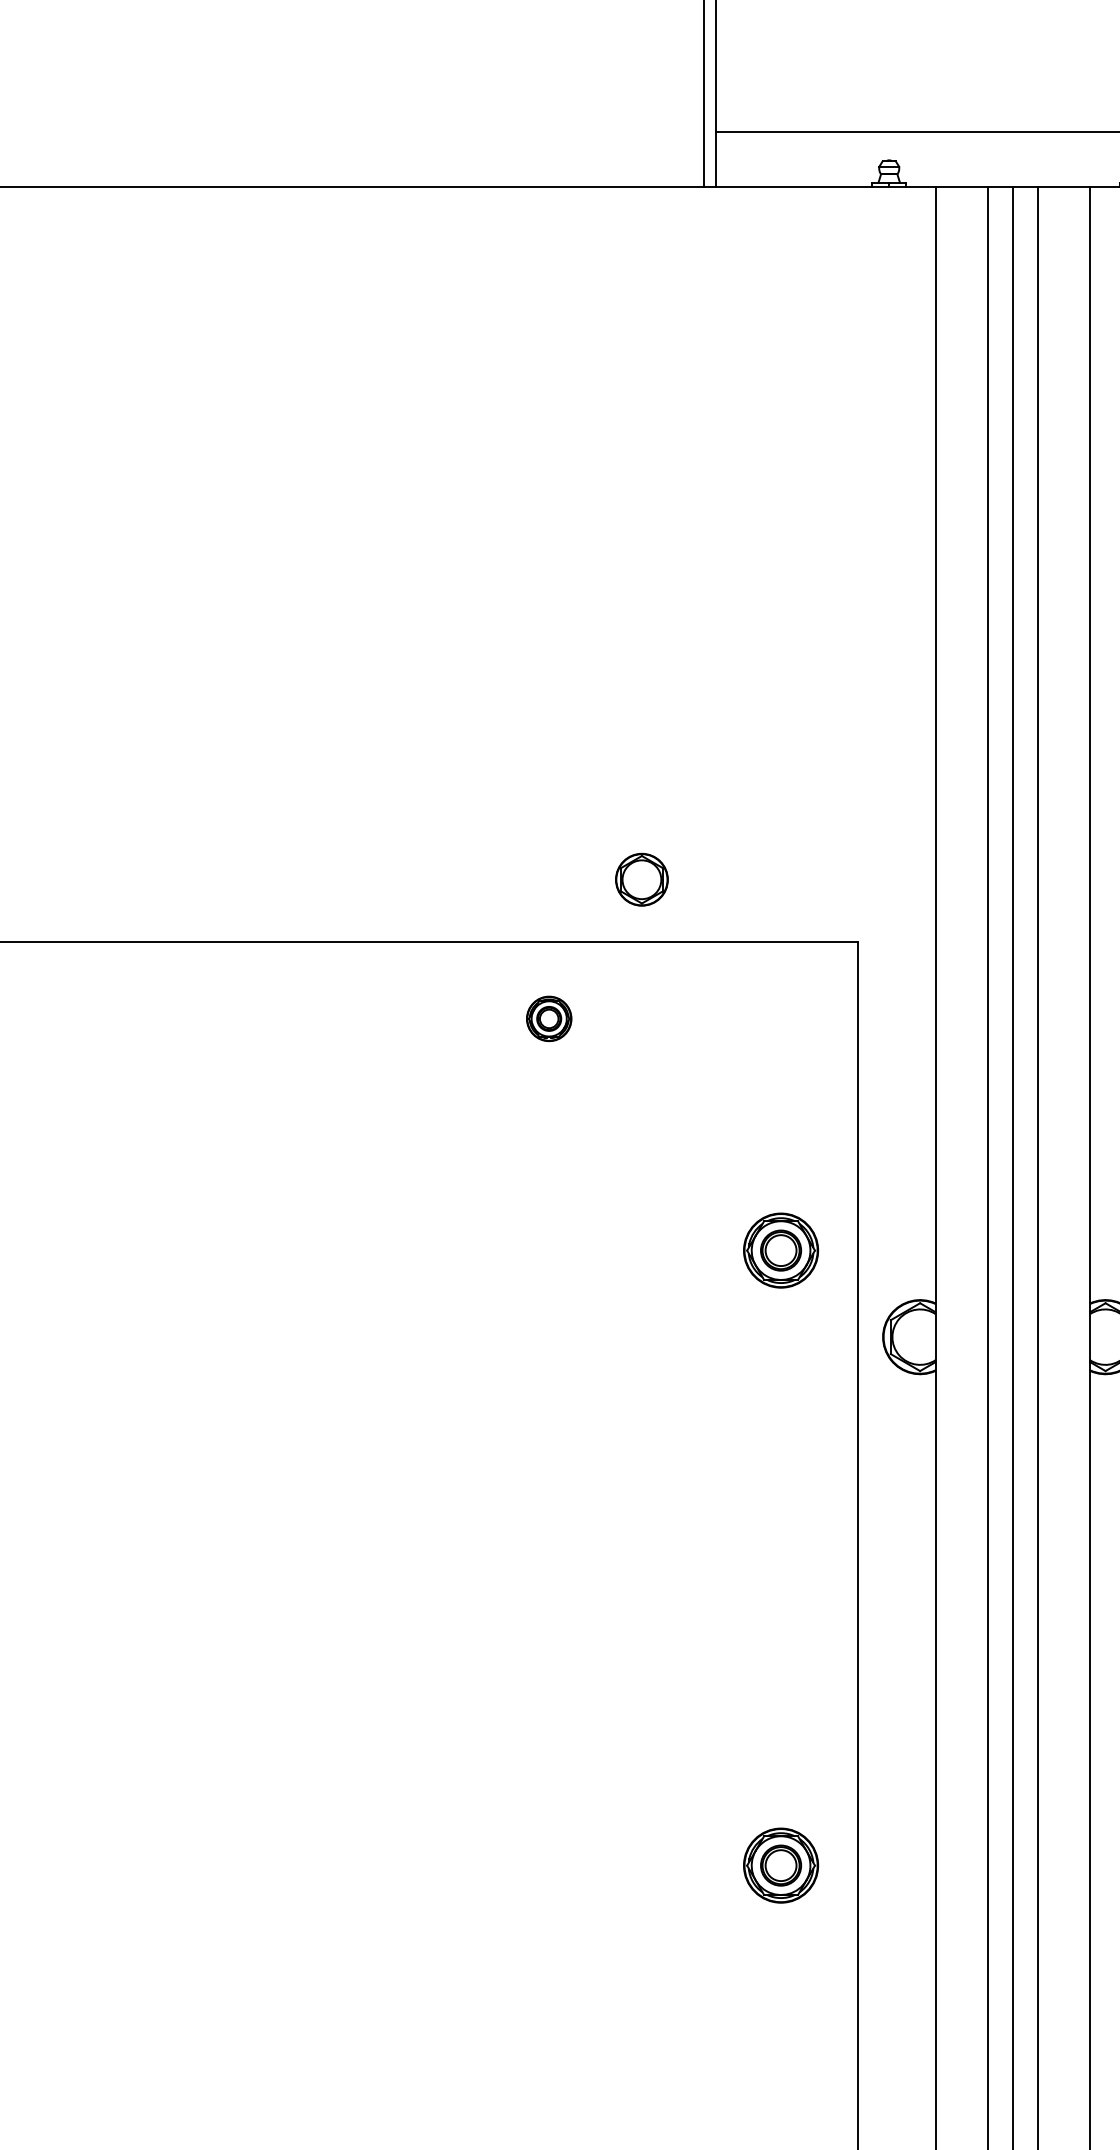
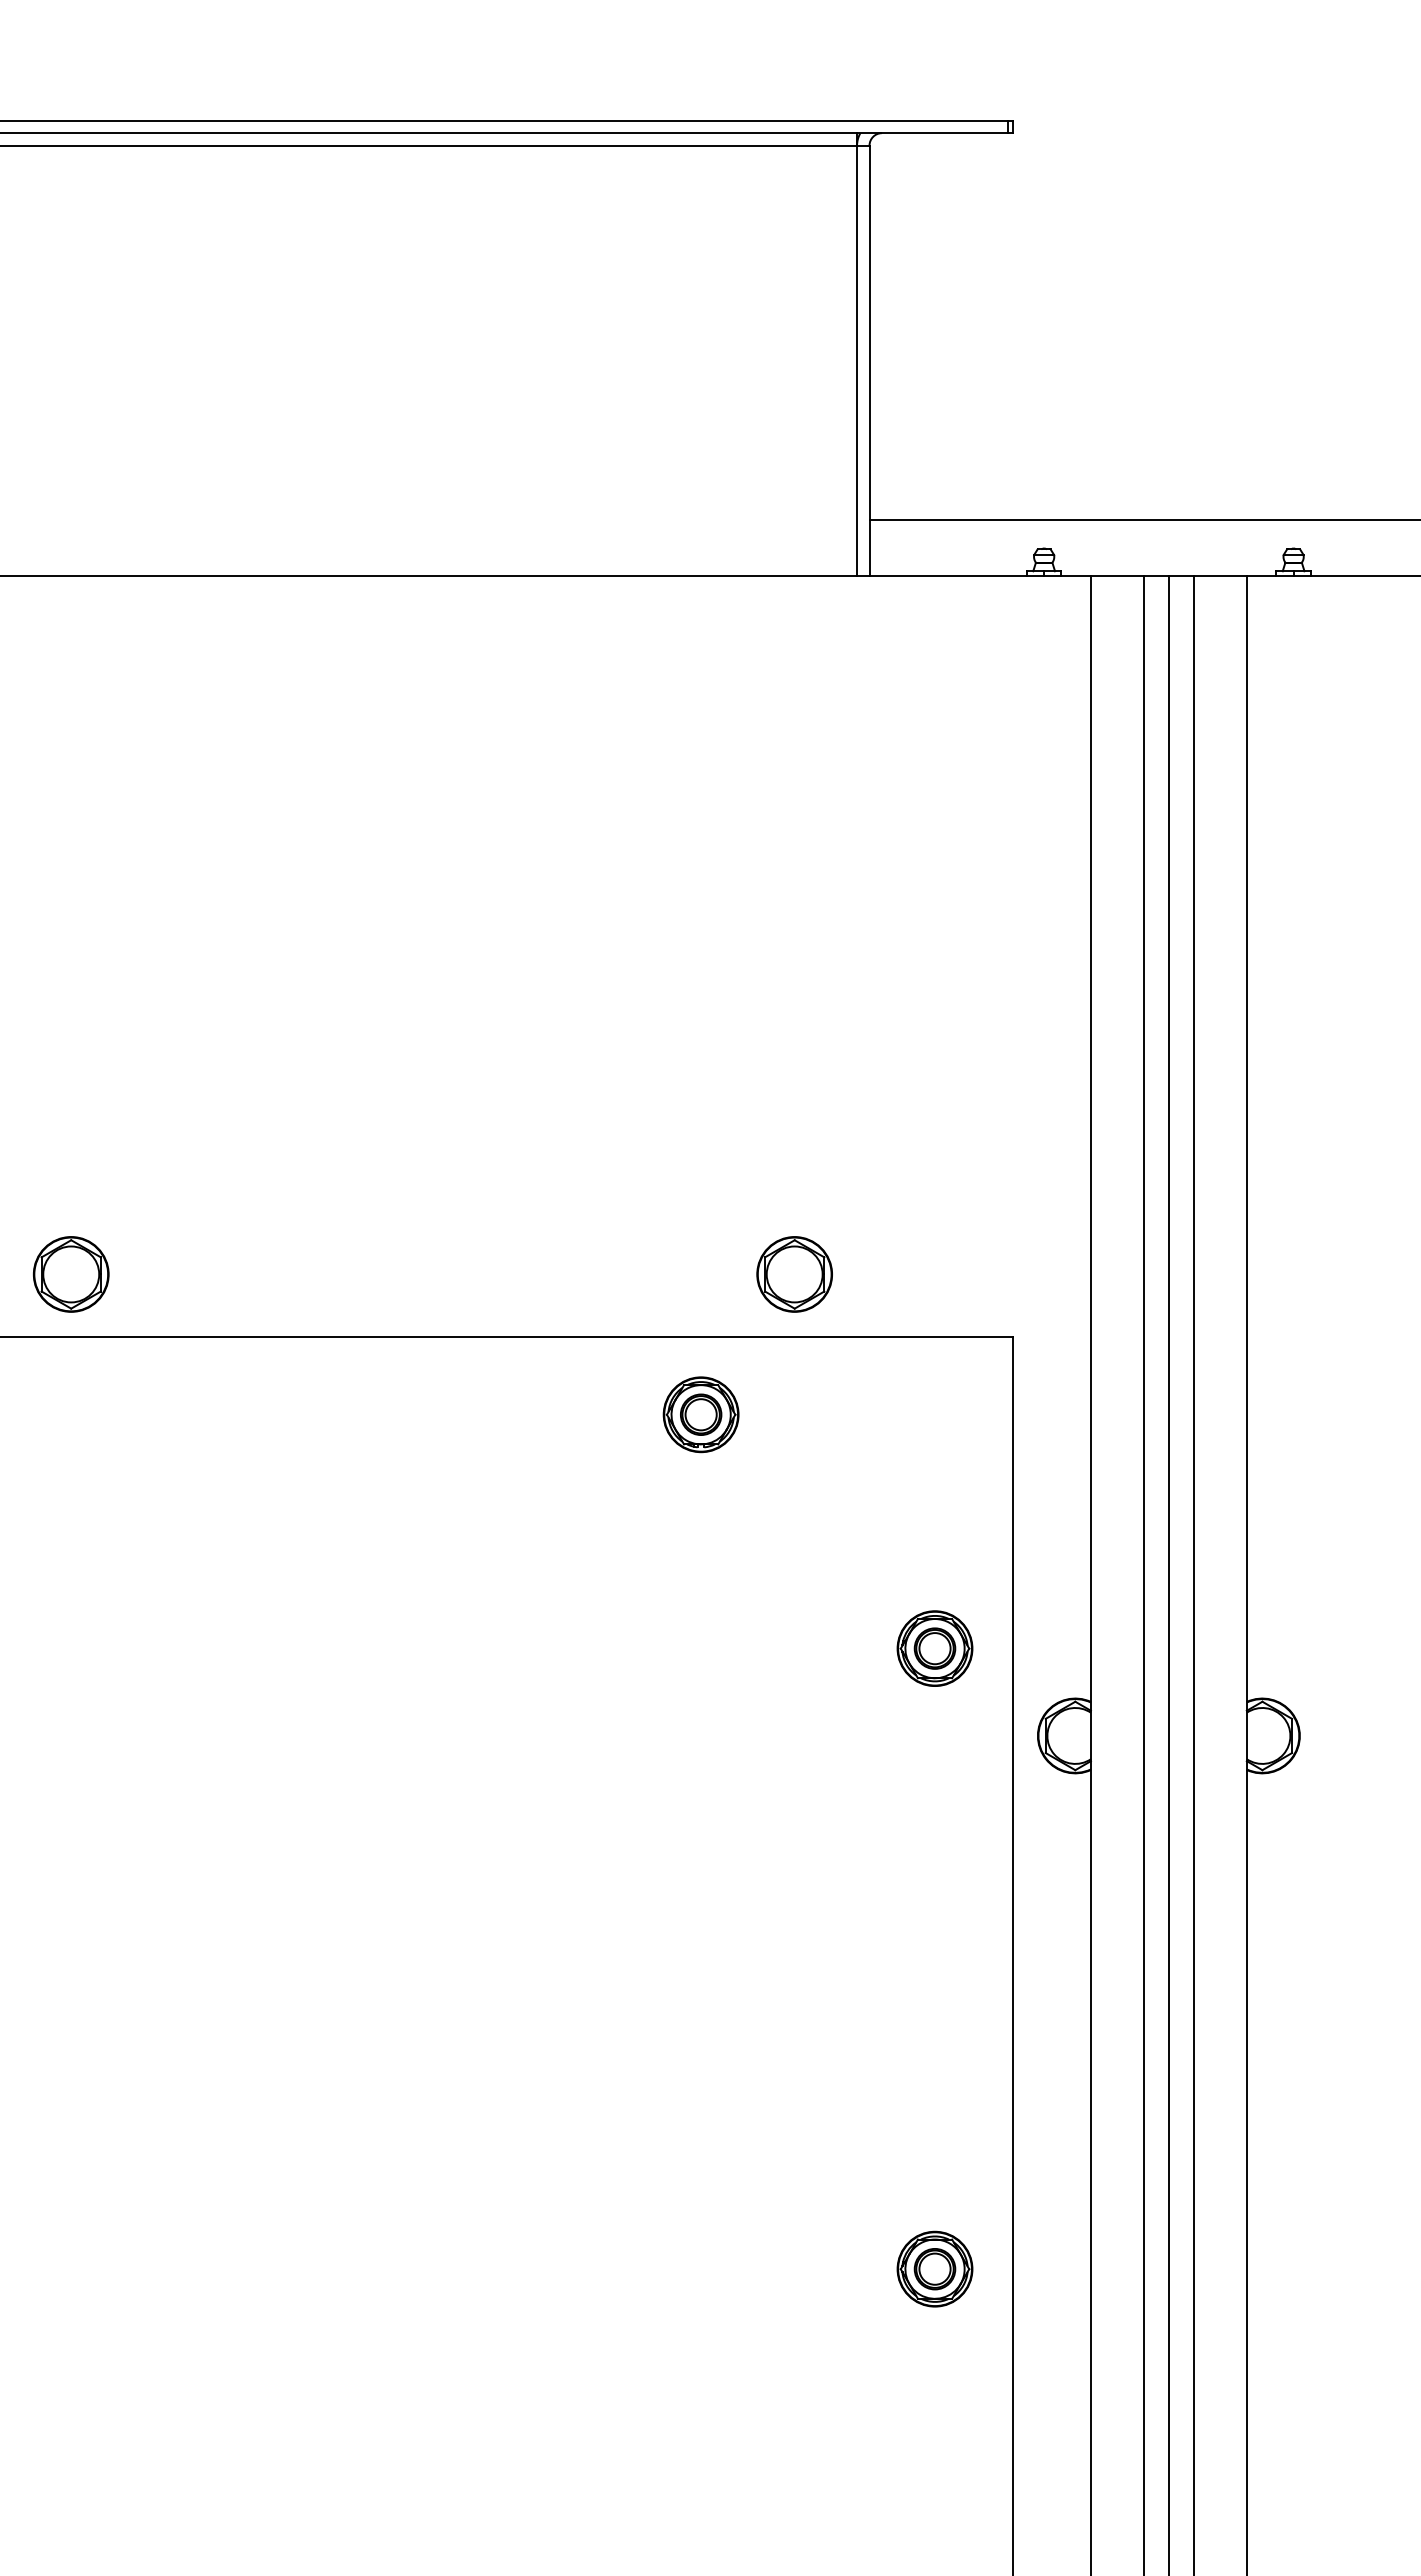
part: (641, 879) -> (794, 1274), size x1.43
part: (548, 1018) -> (700, 1414), size x1.67

